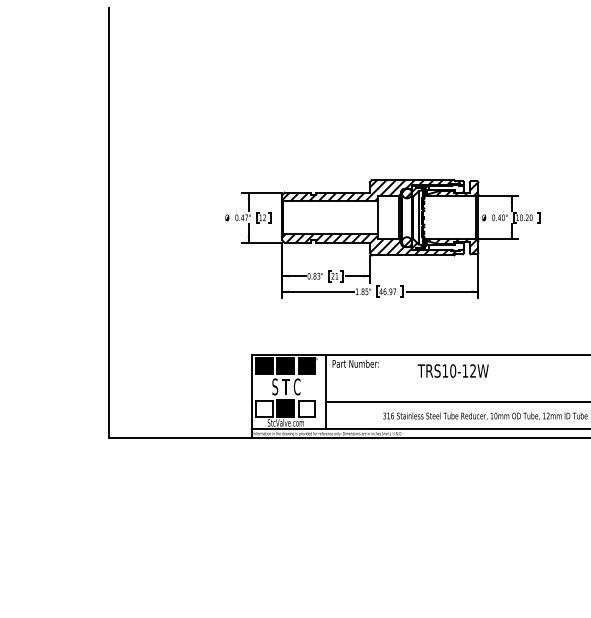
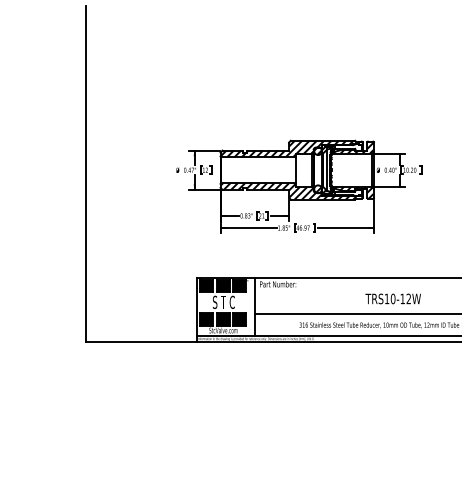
text: (452, 370) -> (392, 298), moved
fill: (264, 408) -> (206, 319), added
fill: (306, 408) -> (239, 319), added

